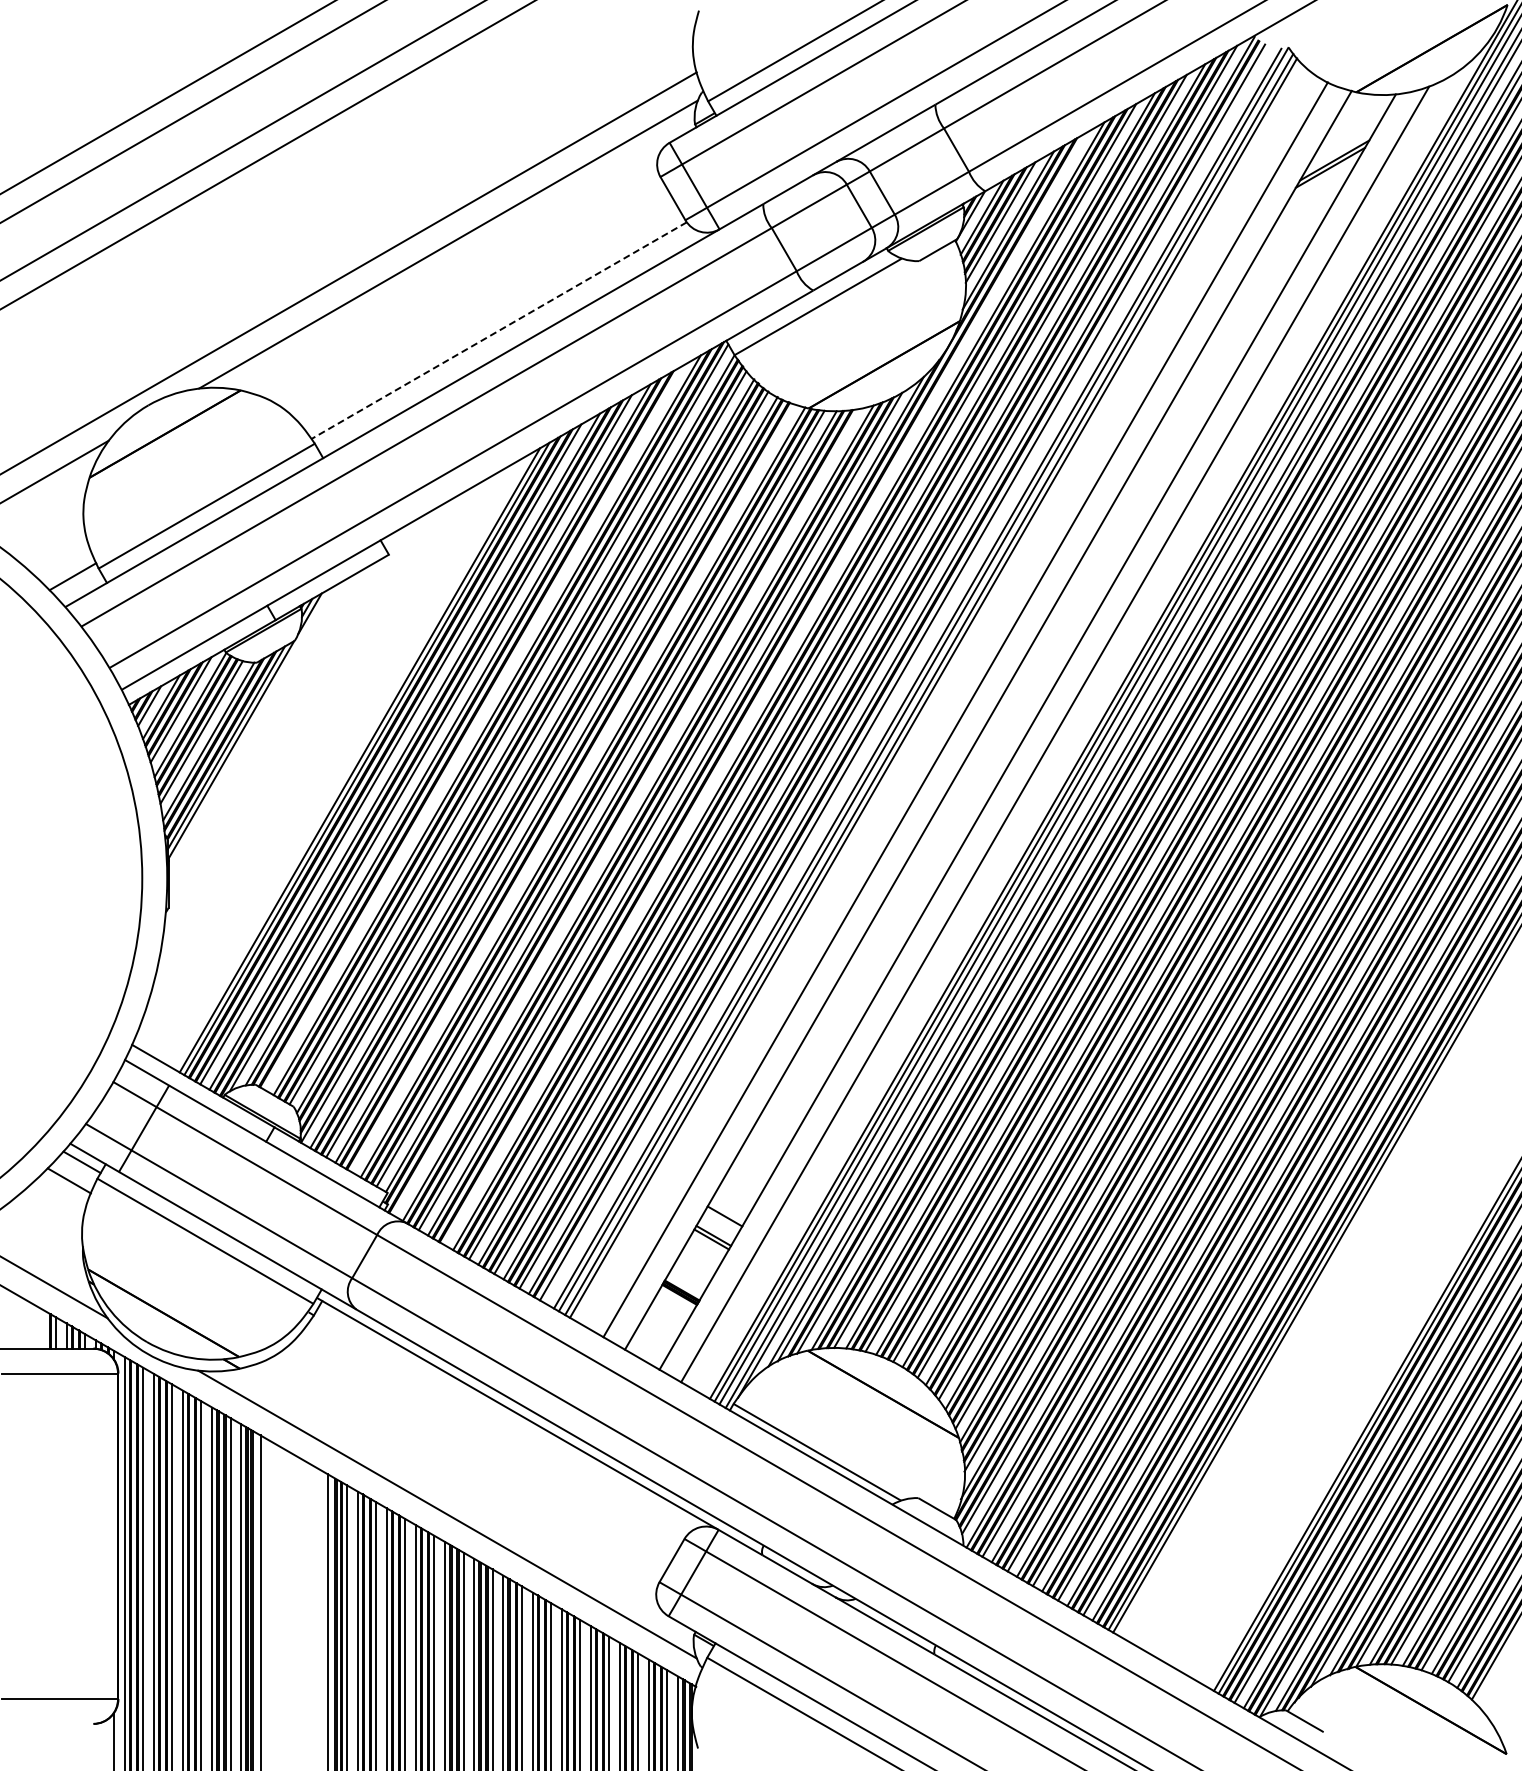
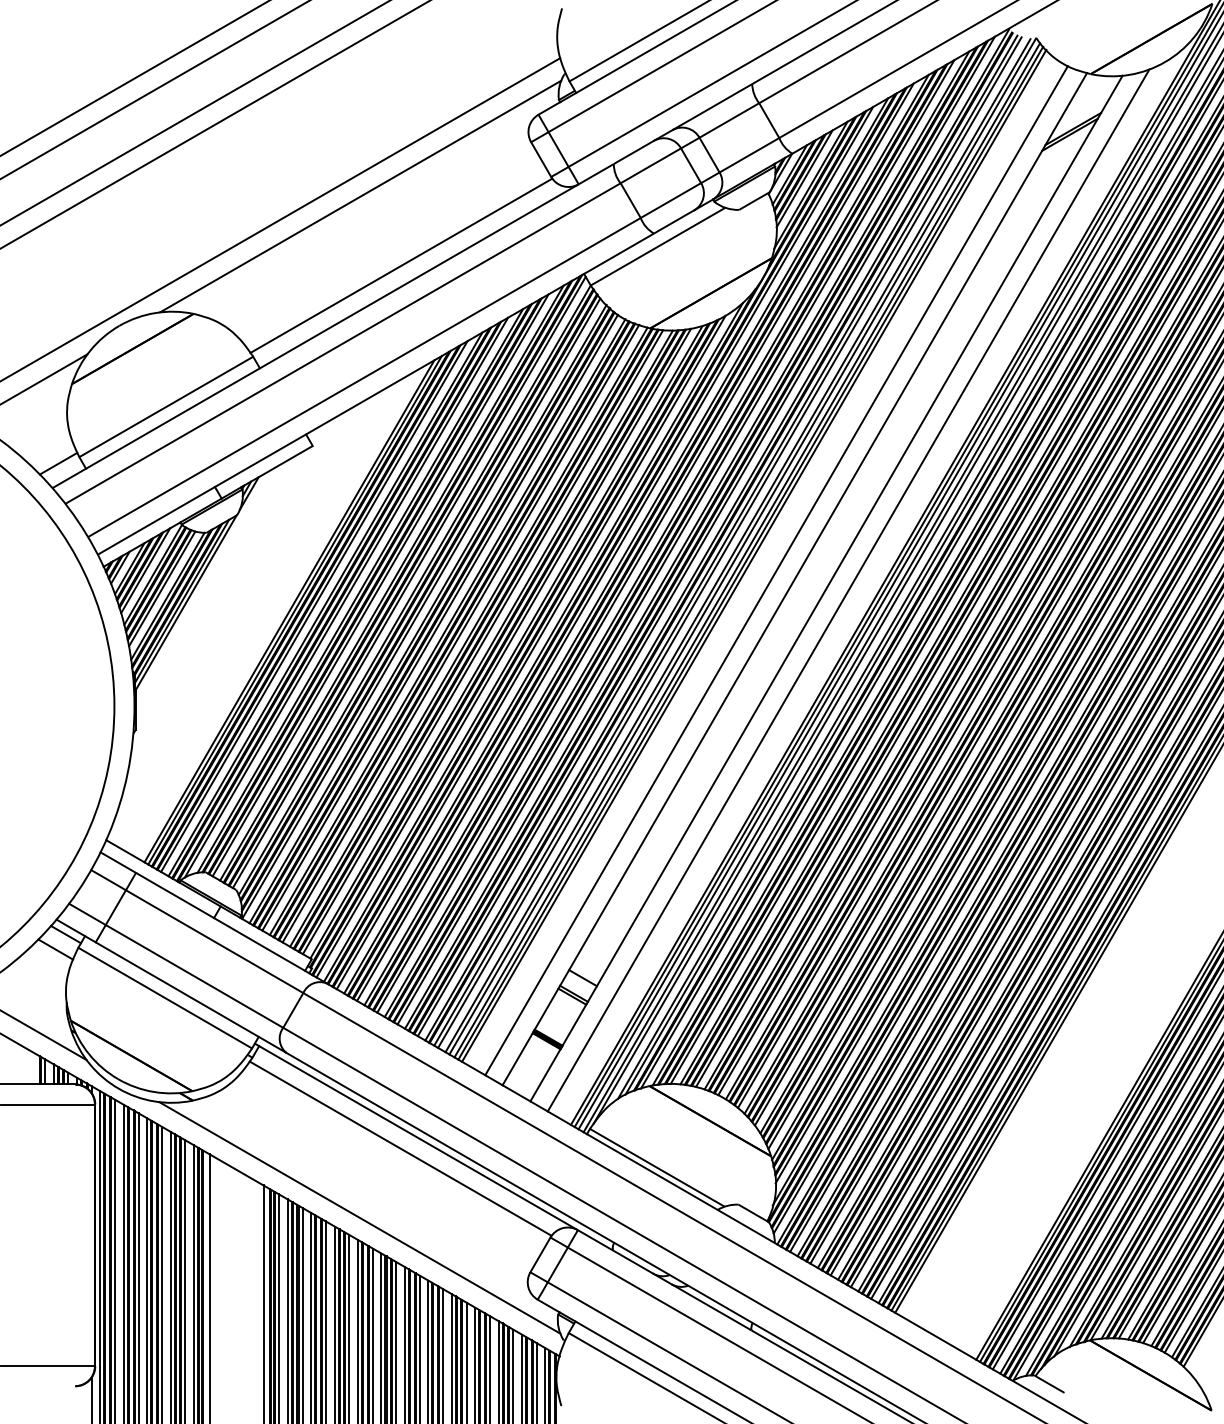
line: (499, 330) -> (401, 265), dashed -> solid
line: (907, 674) -> (729, 542), added
line: (764, 688) -> (614, 553), added
line: (937, 691) -> (753, 555), added
line: (473, 727) -> (380, 584), added
line: (572, 788) -> (460, 633), added
line: (626, 812) -> (503, 653), added
line: (497, 1428) -> (400, 1148), added

